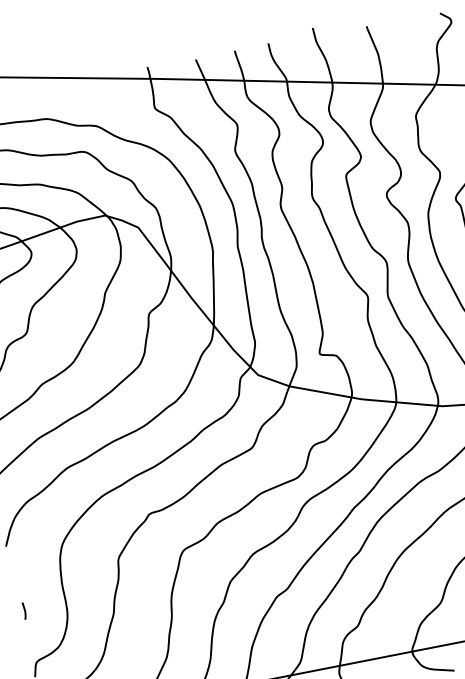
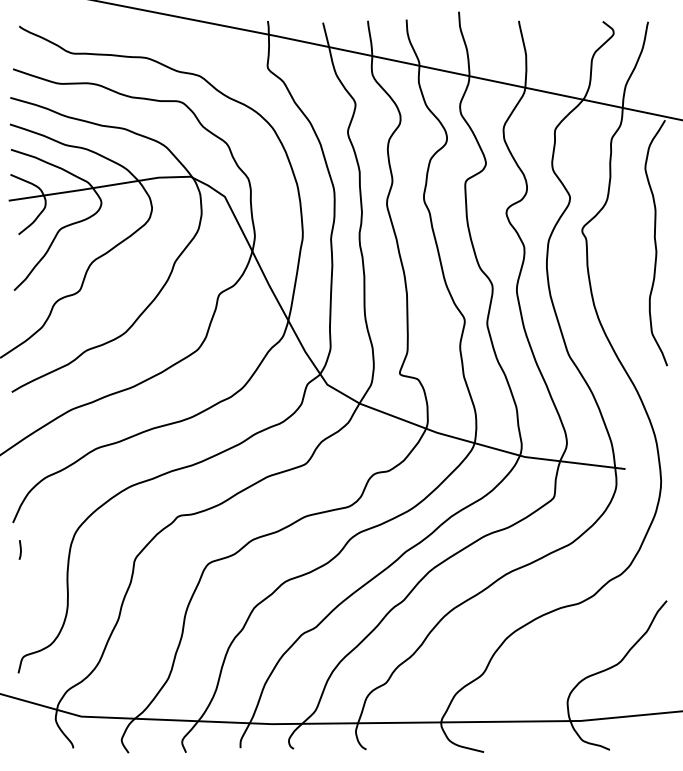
line: (23, 609) -> (19, 548), moved

